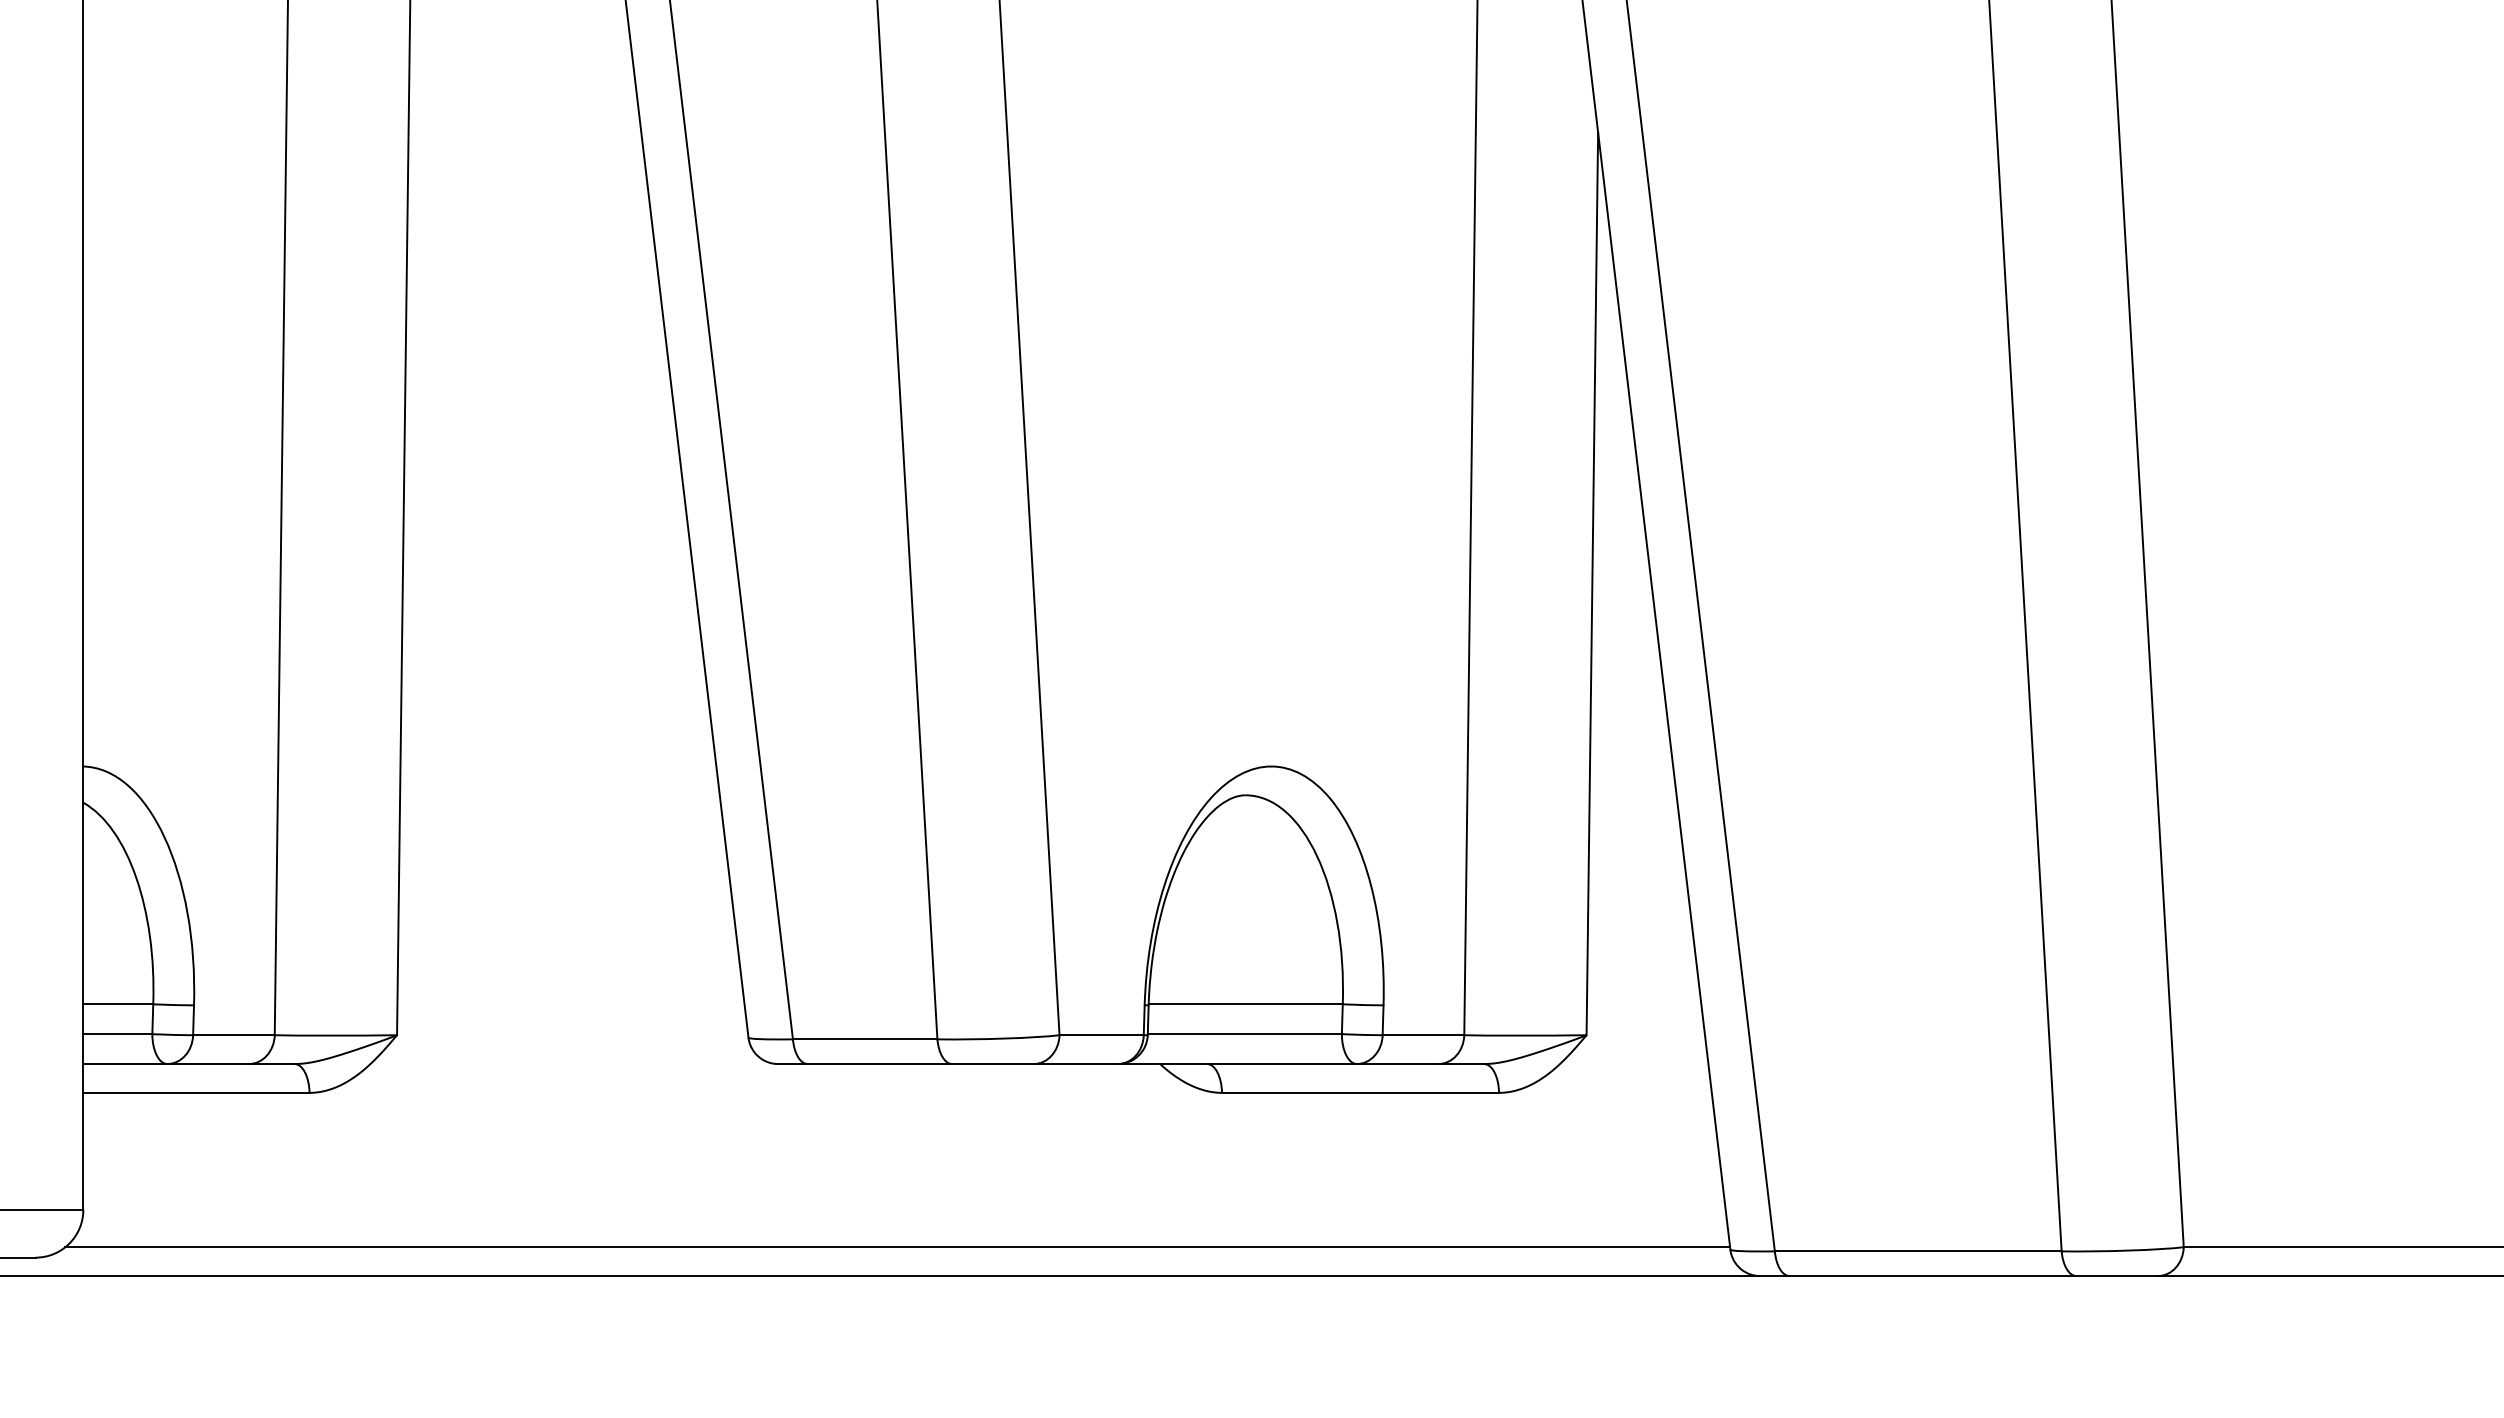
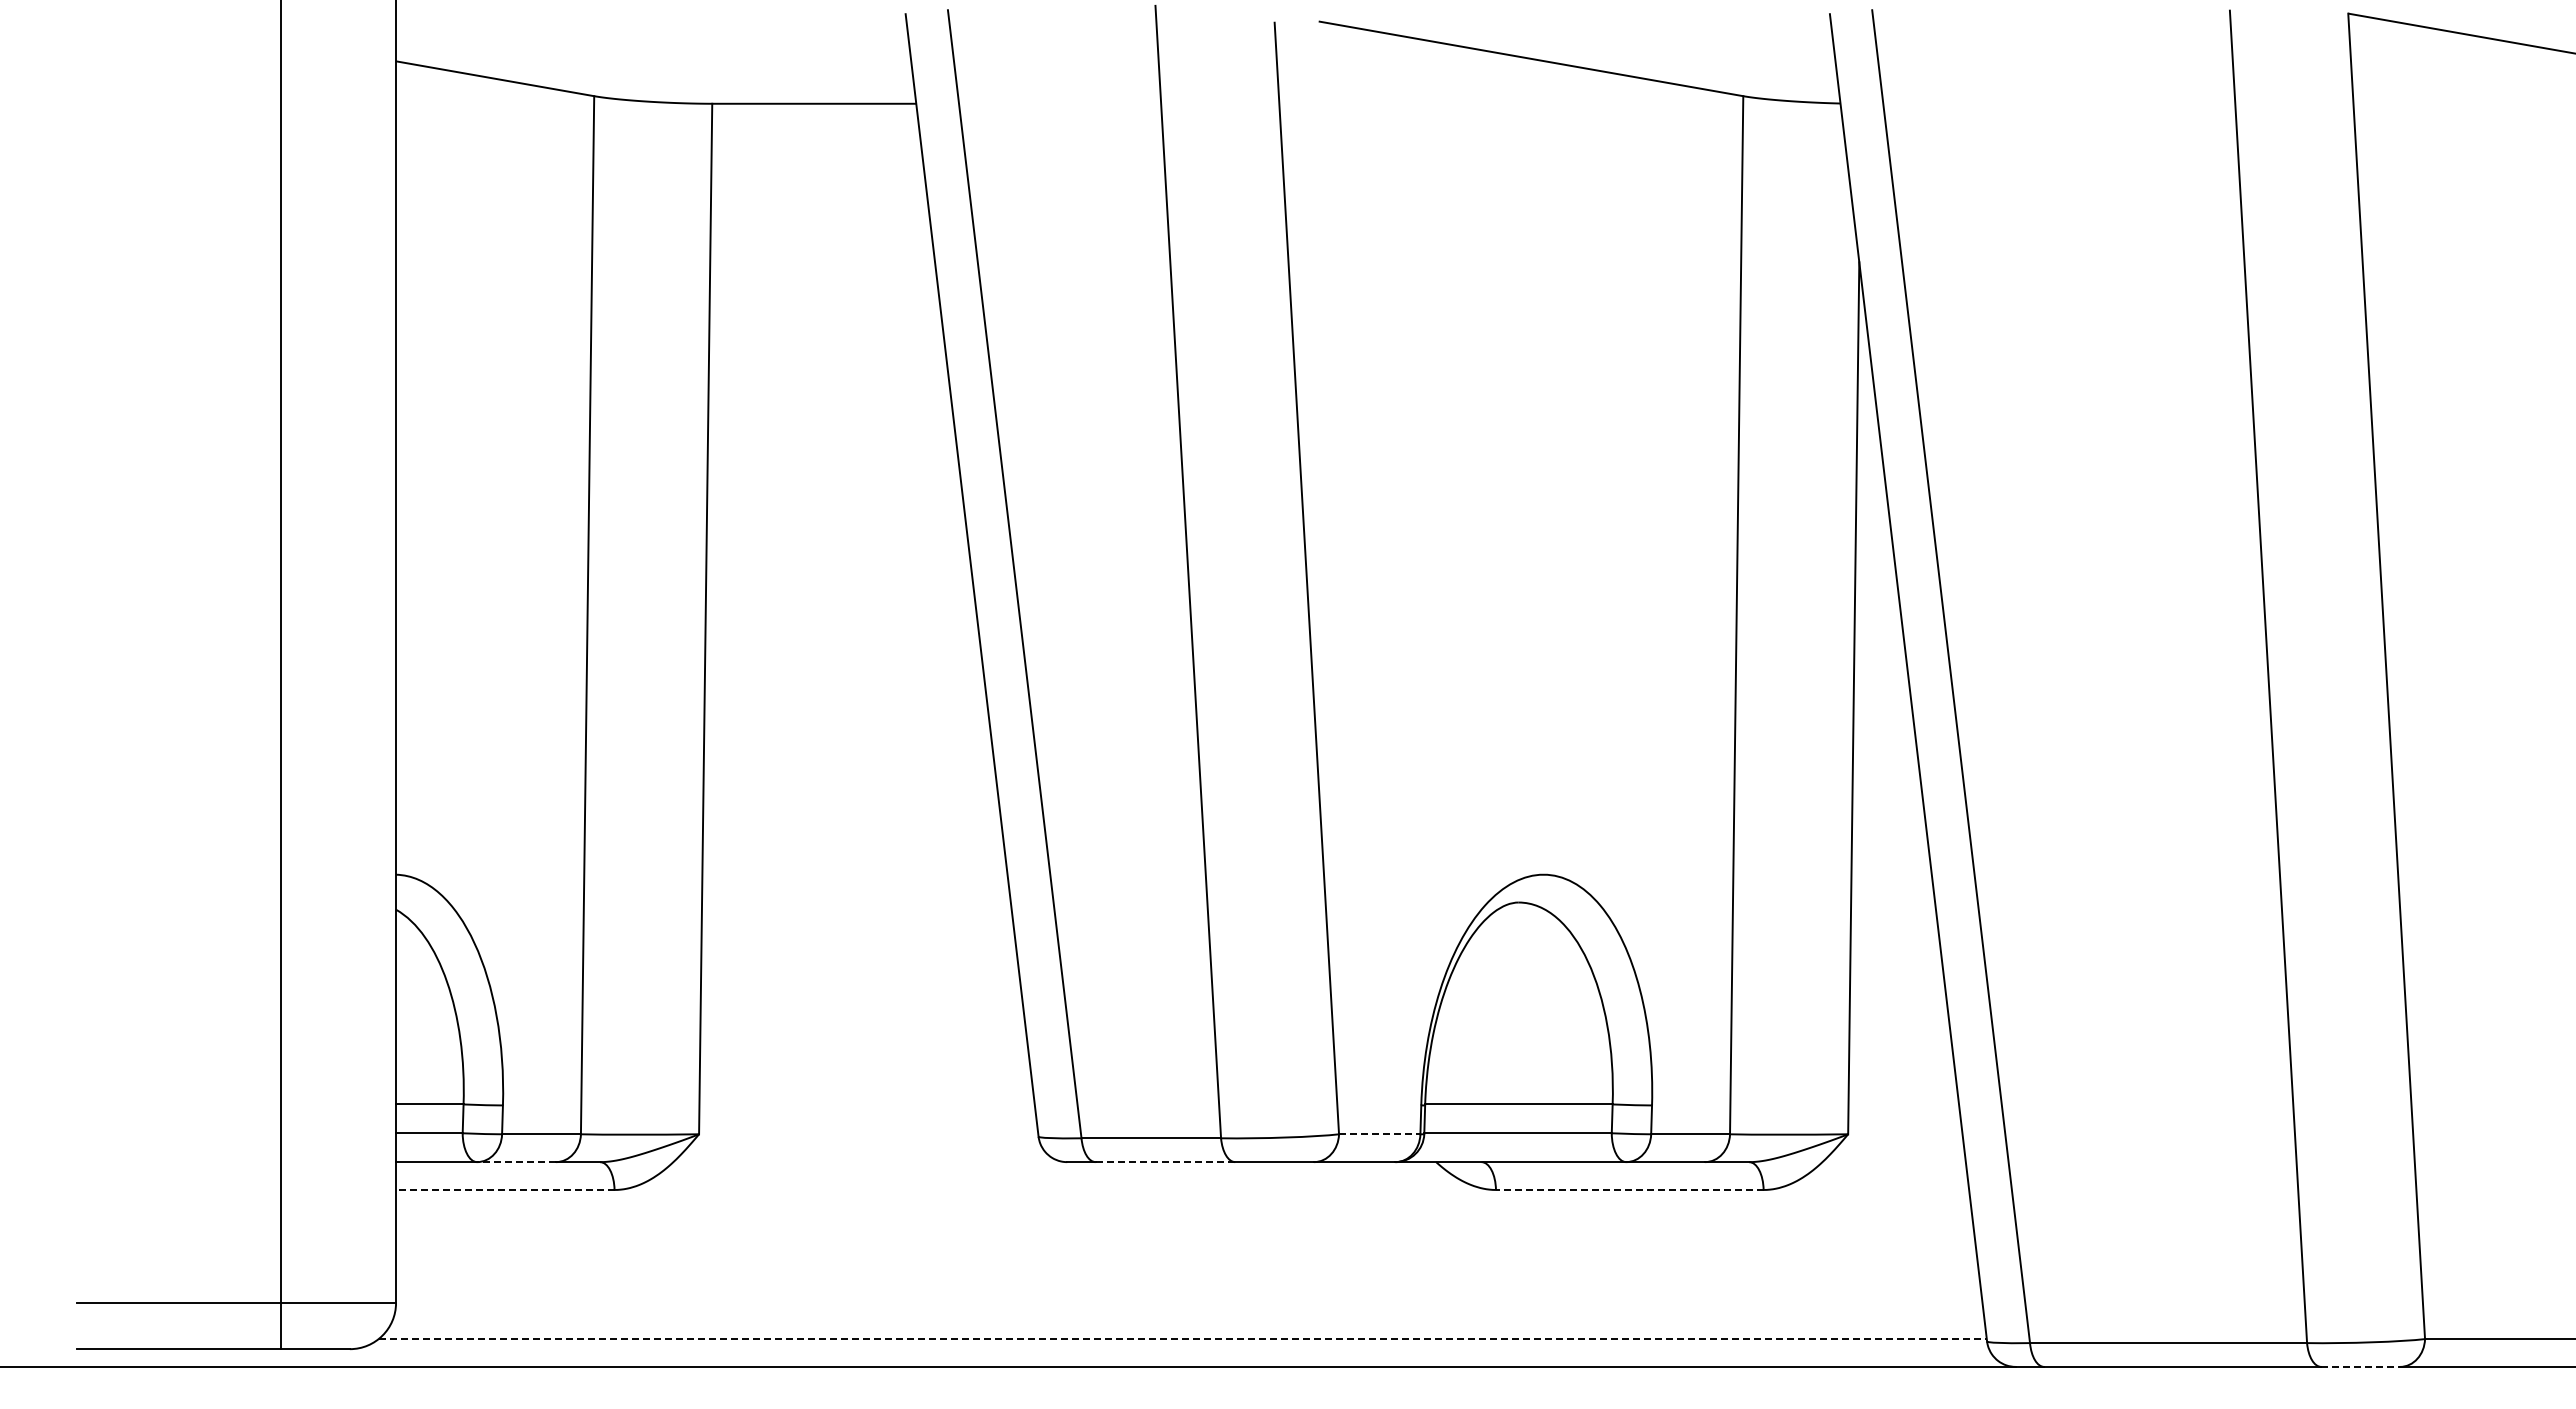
line: (1101, 1035) -> (1379, 1134), solid -> dashed
line: (208, 1064) -> (516, 1162), solid -> dashed
line: (879, 1064) -> (1165, 1162), solid -> dashed
line: (195, 1092) -> (504, 1189), solid -> dashed
line: (1360, 1092) -> (1629, 1189), solid -> dashed
line: (898, 1247) -> (1183, 1339), solid -> dashed
line: (2117, 1275) -> (2361, 1366), solid -> dashed

